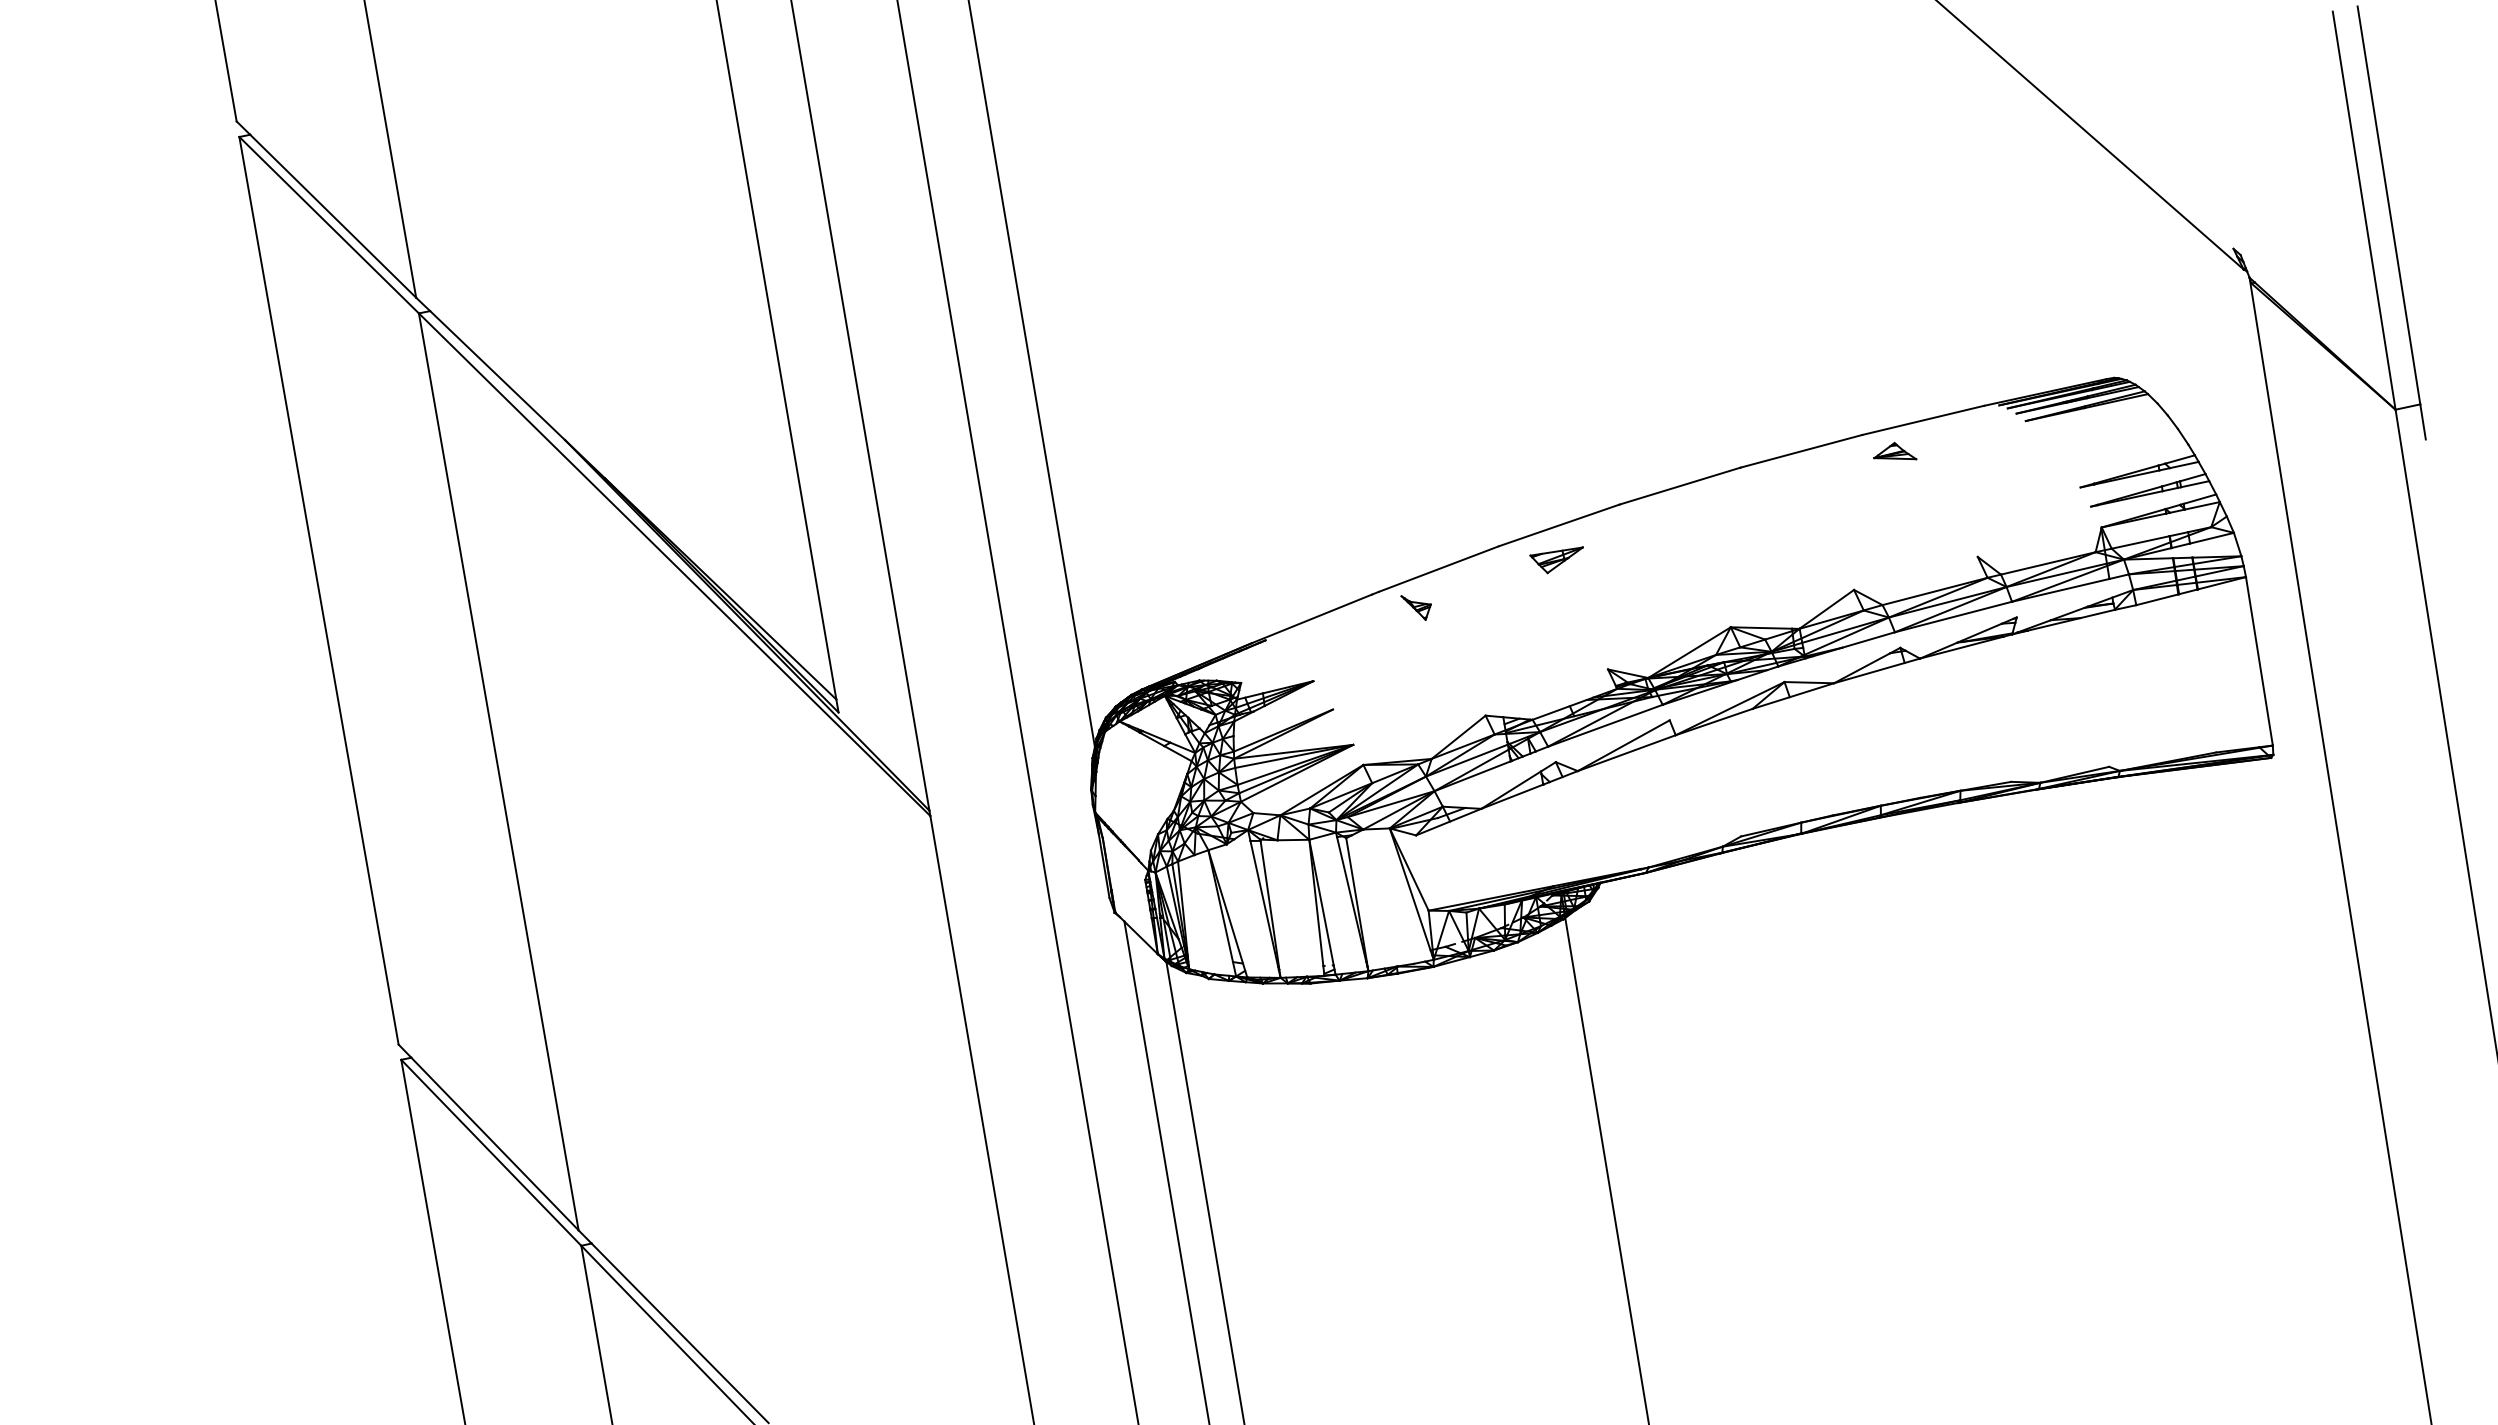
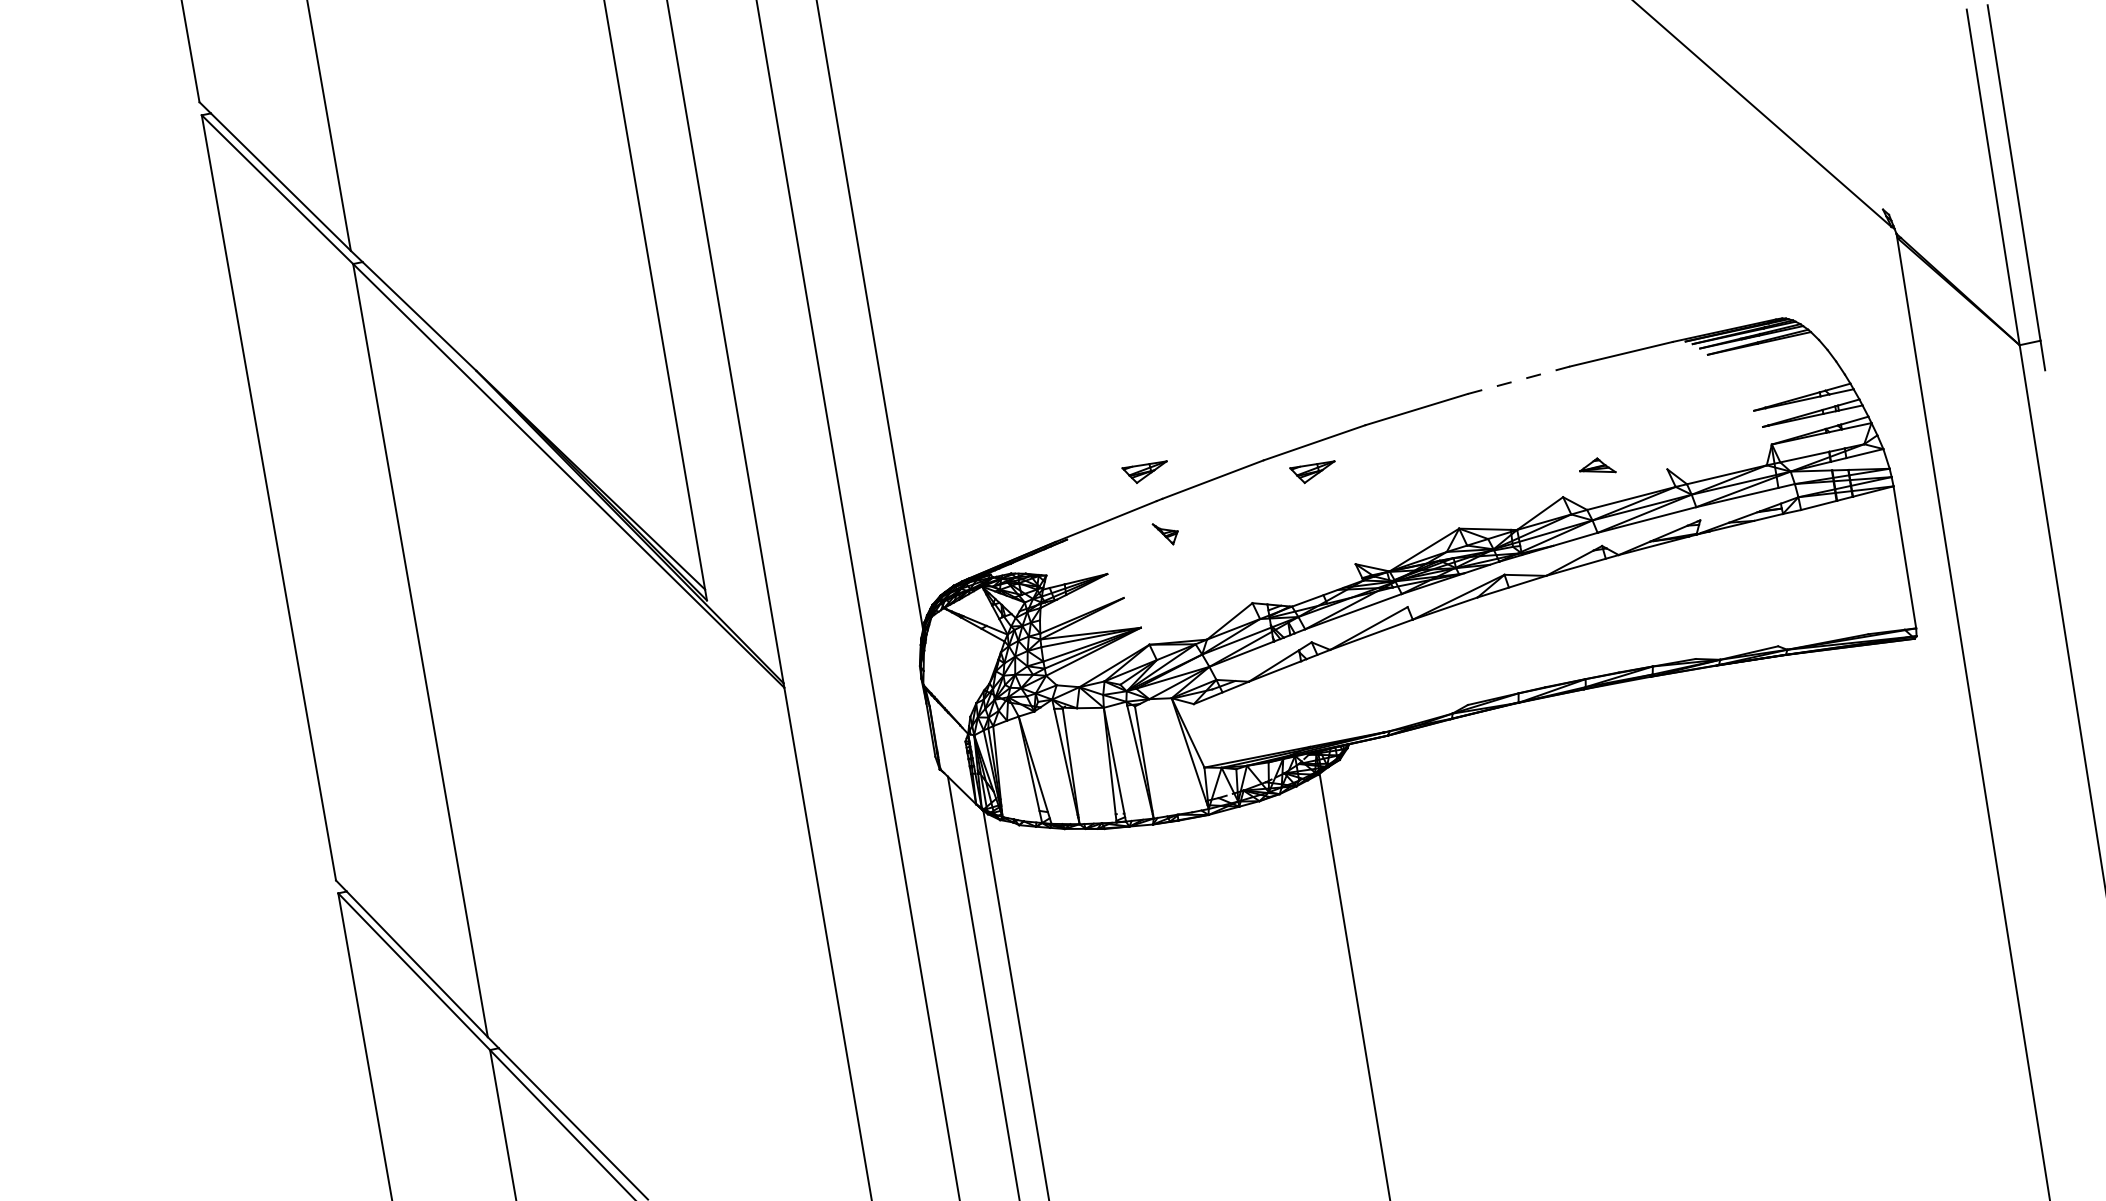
line: (1801, 451) -> (1518, 380), solid -> dashed
part: (1895, 451) -> (1598, 465), moved
part: (1357, 560) -> (1144, 472), added
part: (1415, 607) -> (1164, 533), moved

